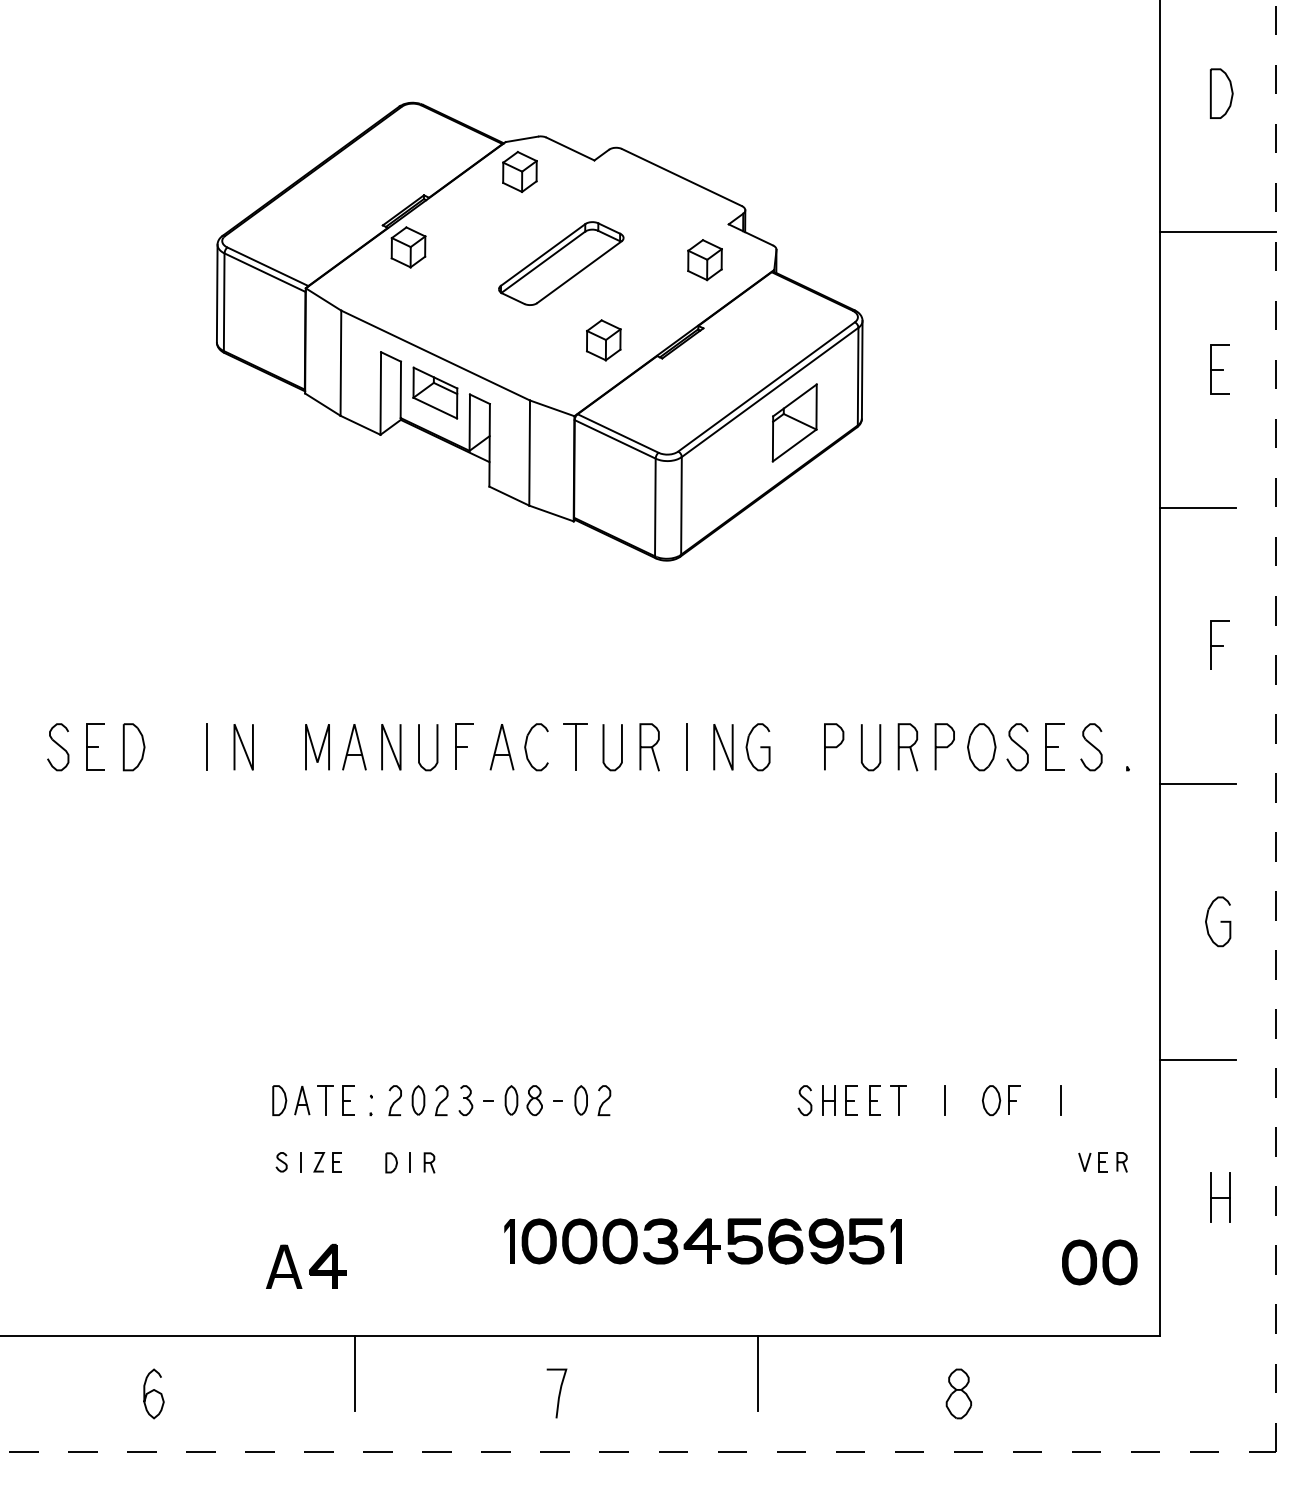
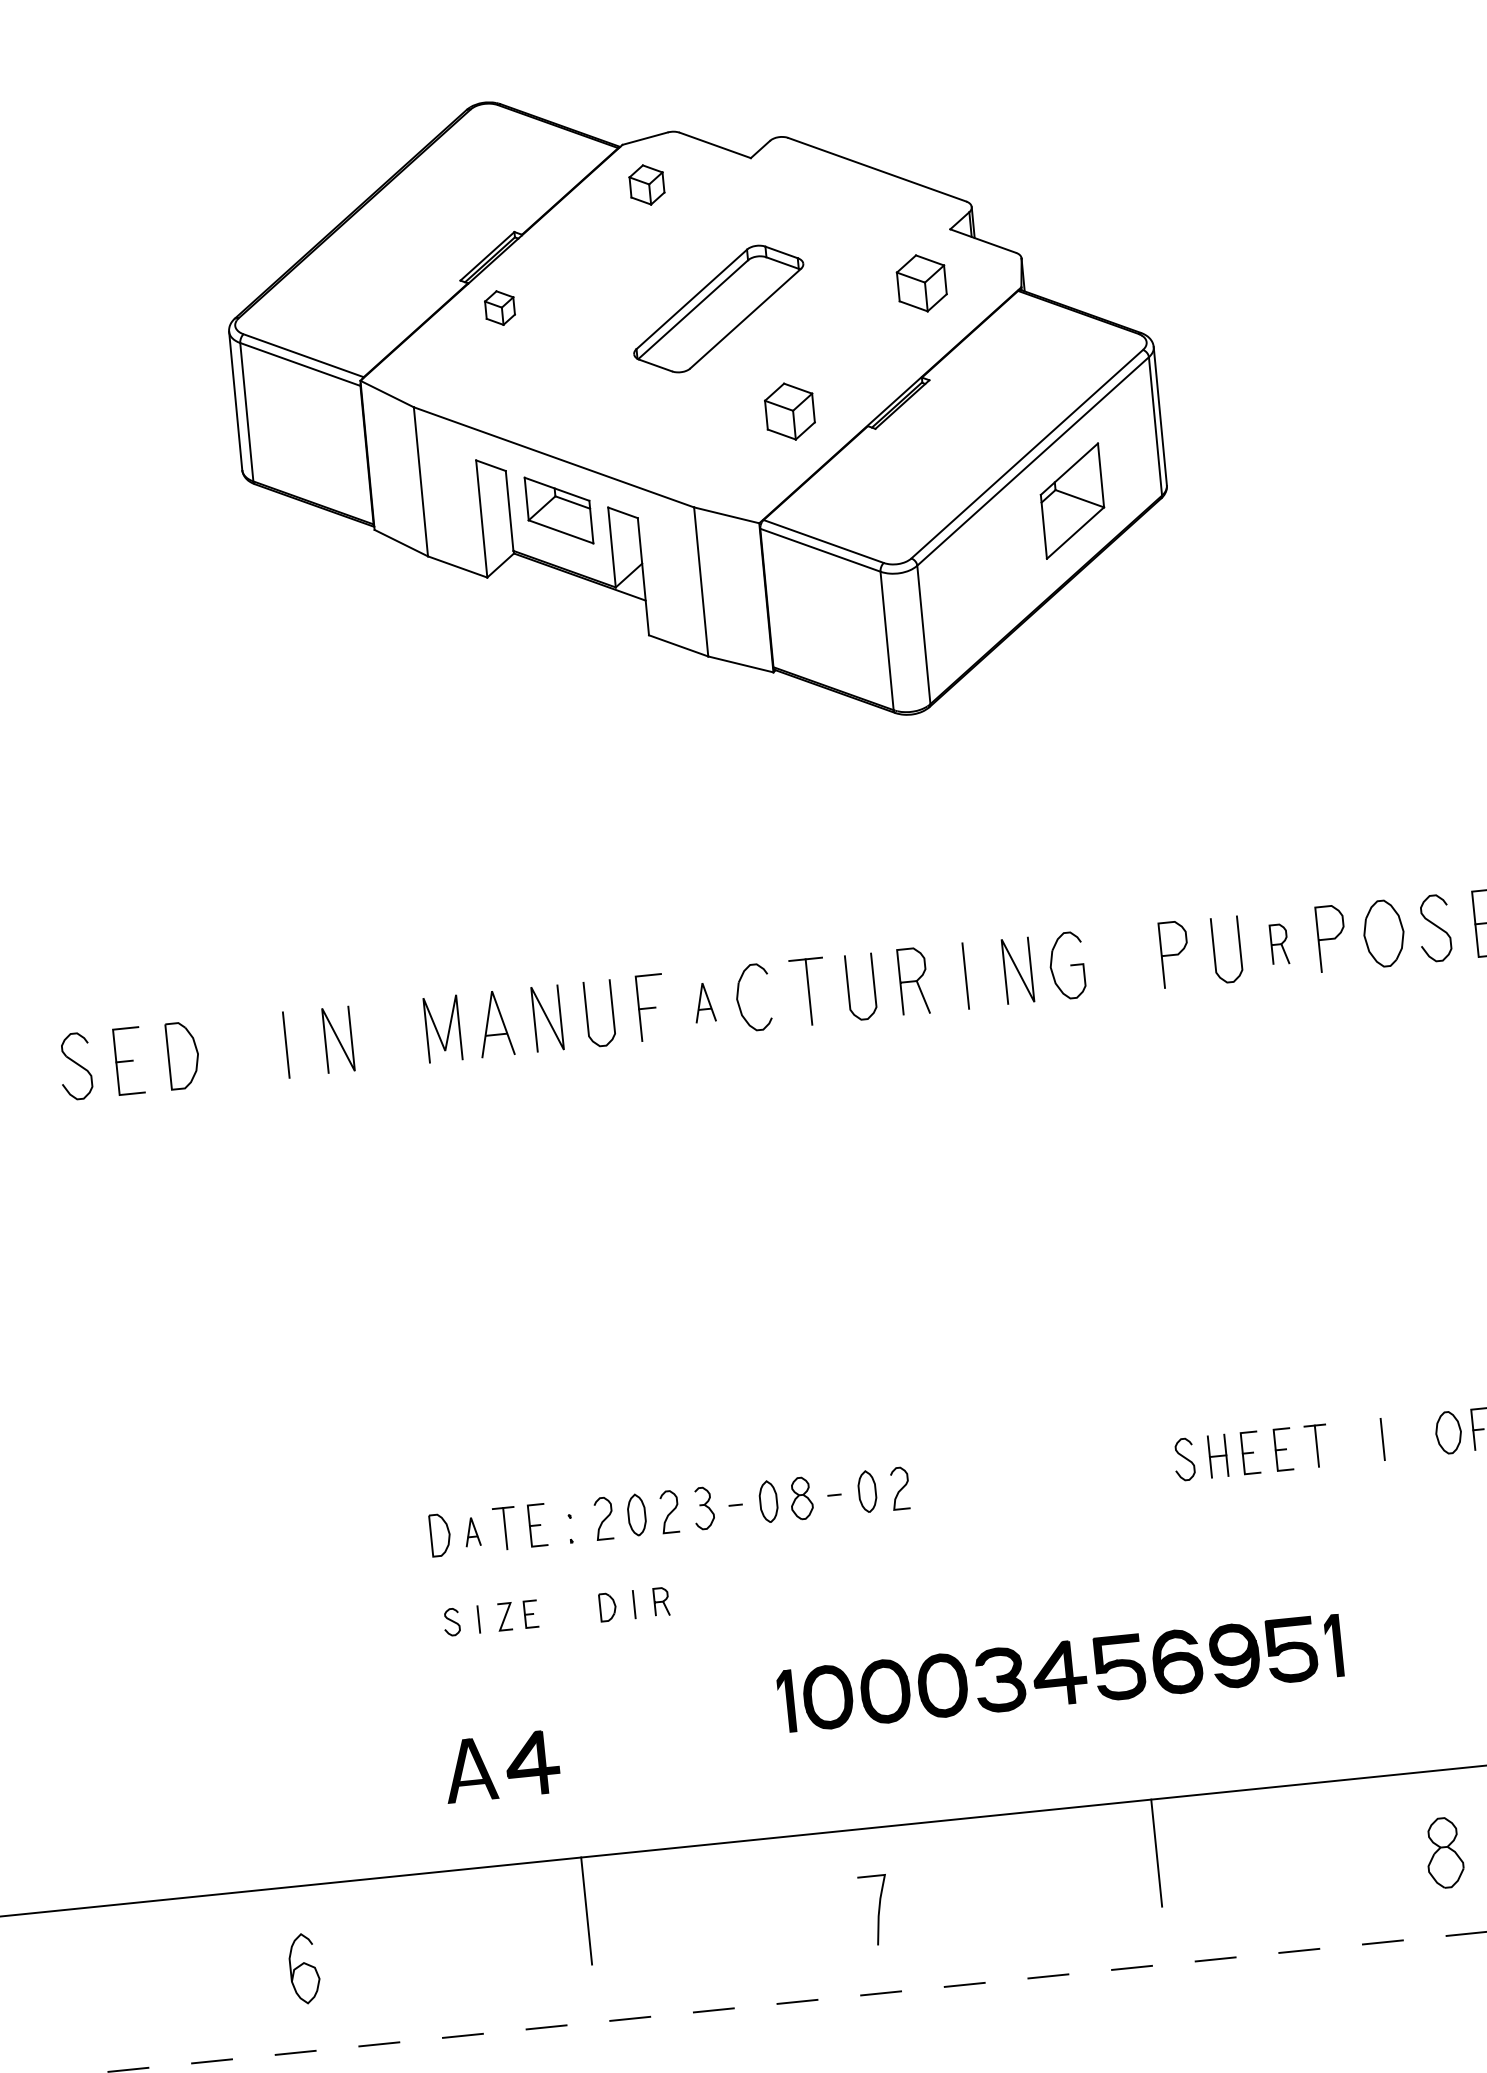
part: (519, 171) -> (646, 184), size x0.7
part: (408, 247) -> (500, 308), size x0.6
part: (501, 747) -> (703, 1003), size x0.6
part: (907, 747) -> (1278, 944), size x0.6
part: (302, 1100) -> (472, 1531), size x0.7

